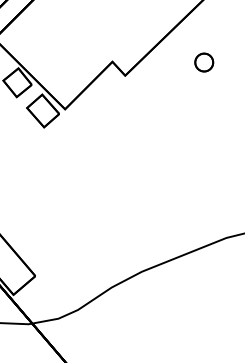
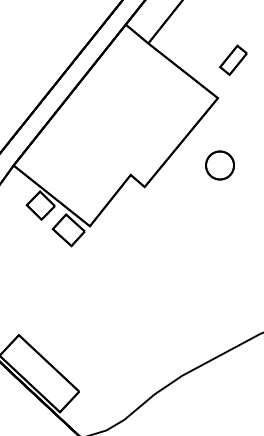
part: (203, 62) -> (219, 165), size x1.6

